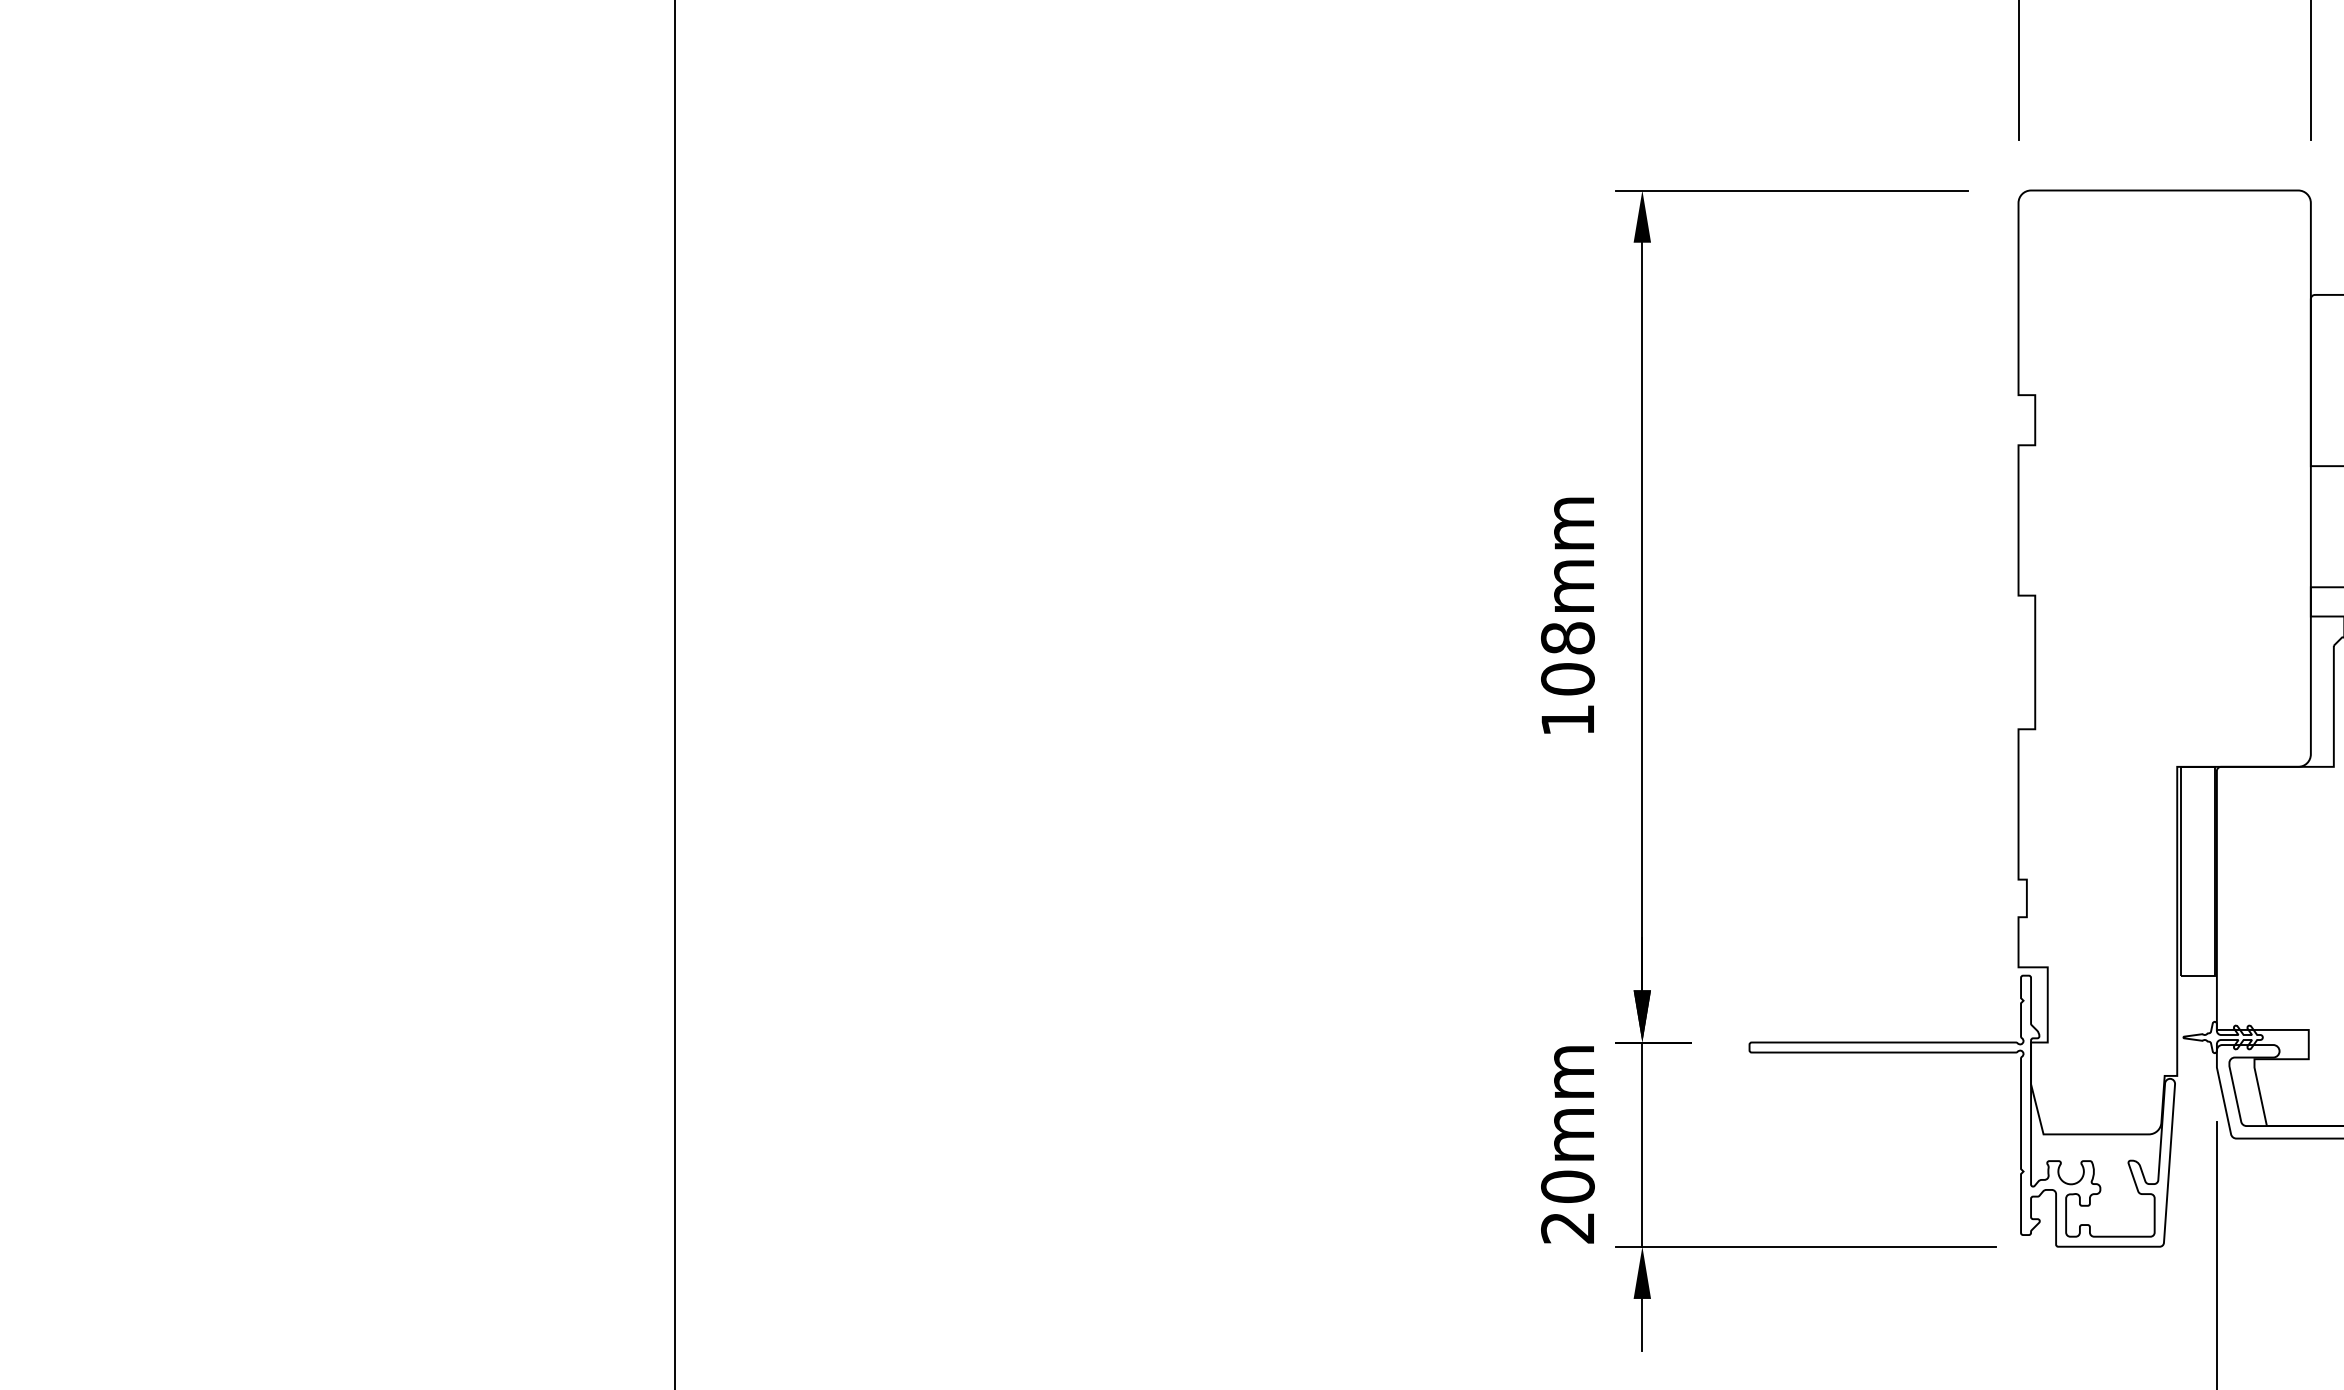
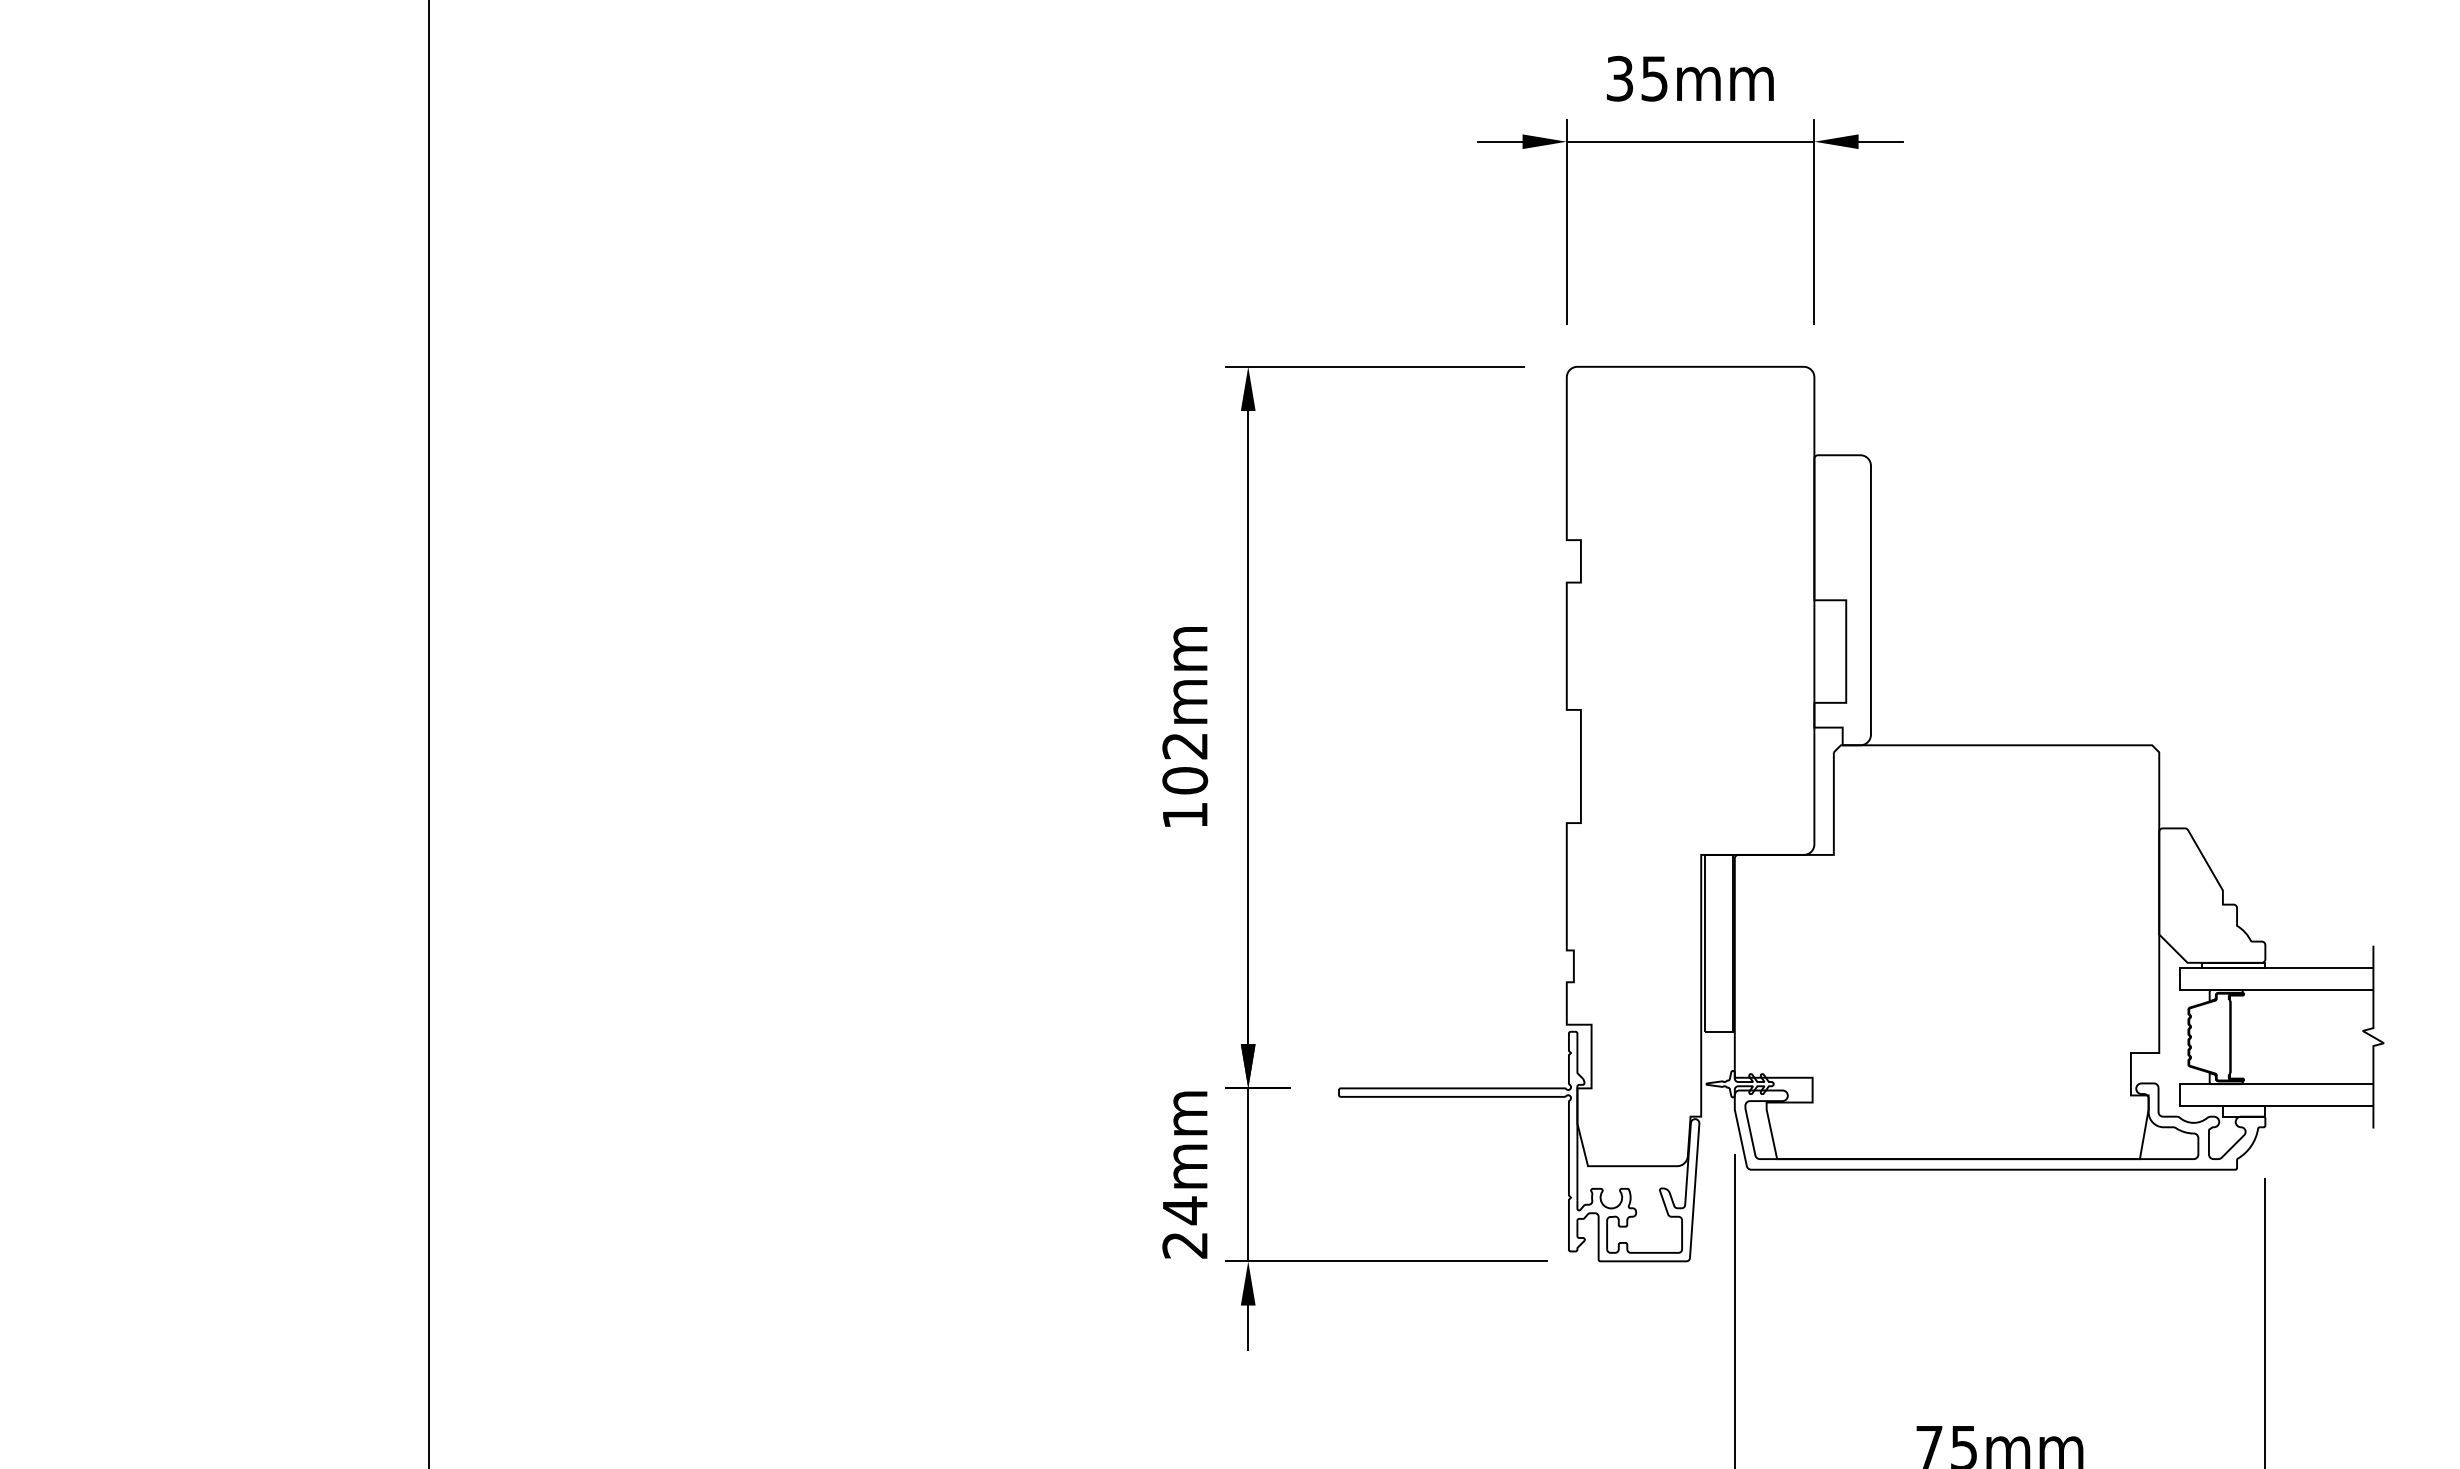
text: (1568, 637) -> (1185, 745), 108mm -> 102mm
text: (1568, 1186) -> (1185, 1210), 20mm -> 24mm

